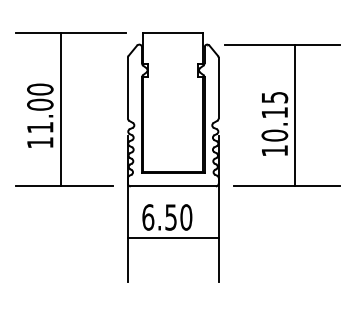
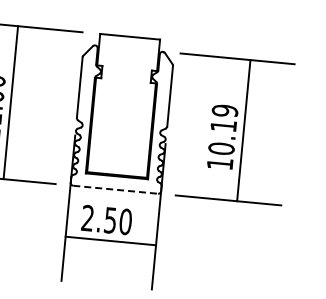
text: (274, 97) -> (224, 110), 10.15 -> 10.19
line: (173, 186) -> (115, 189), solid -> dashed
text: (148, 217) -> (88, 218), 6.50 -> 2.50

